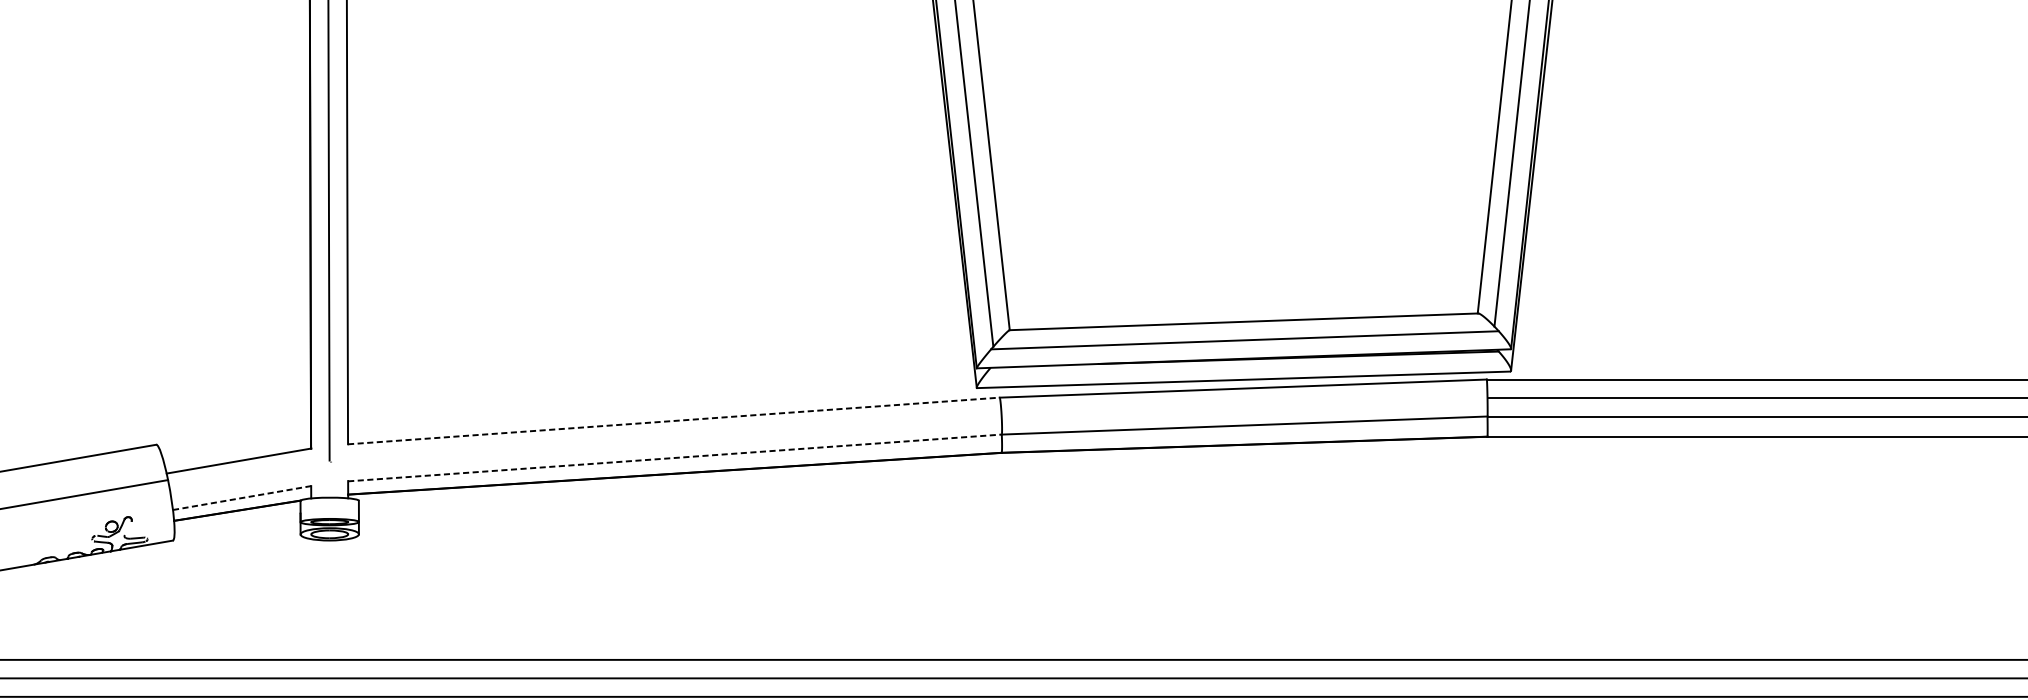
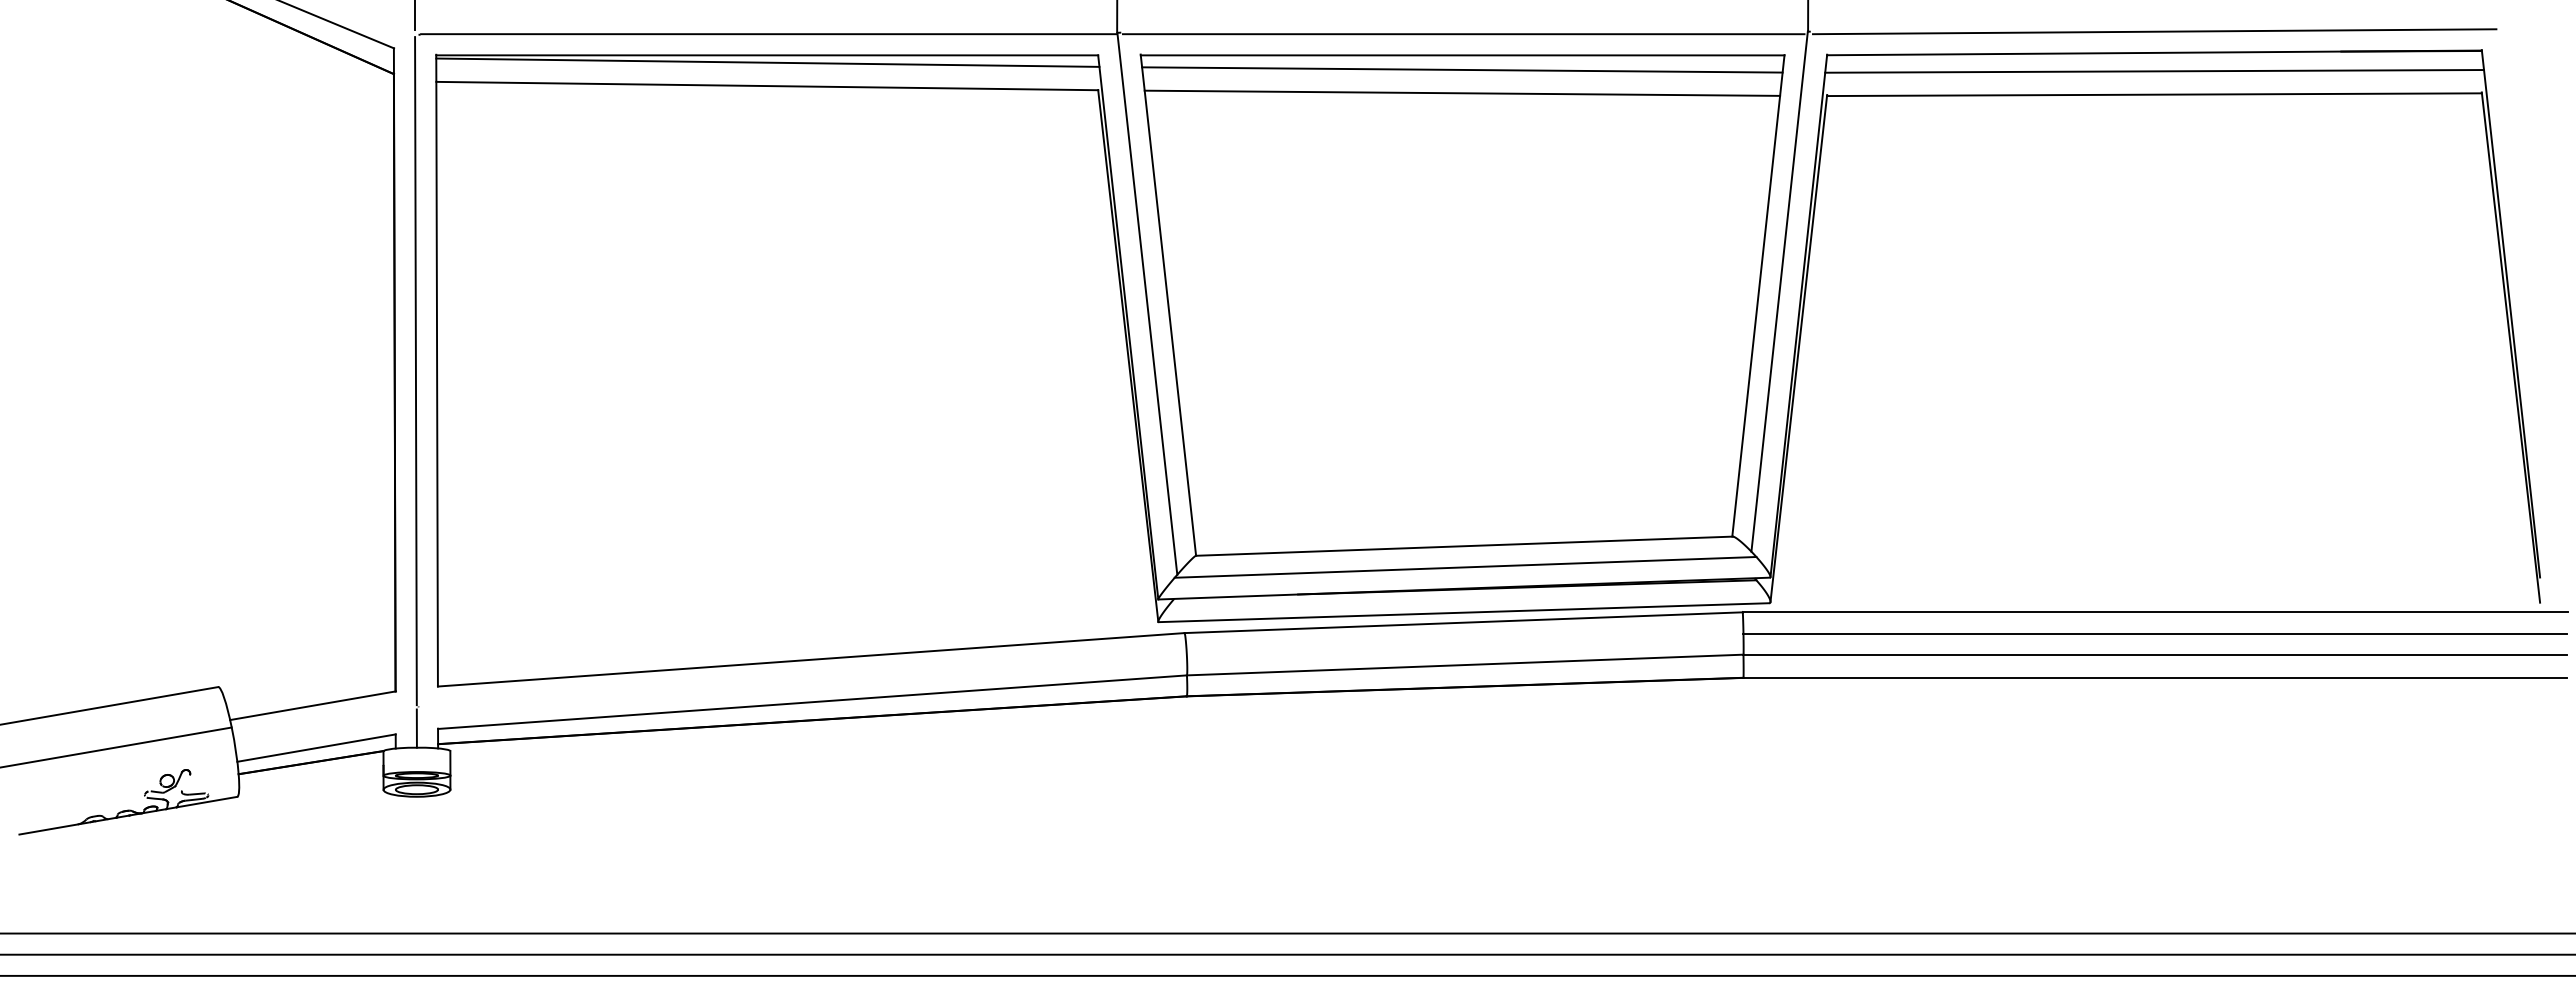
line: (674, 420) -> (811, 659), dashed -> solid
line: (674, 458) -> (812, 702), dashed -> solid
line: (329, 480) -> (416, 728), added
line: (242, 498) -> (317, 748), dashed -> solid

